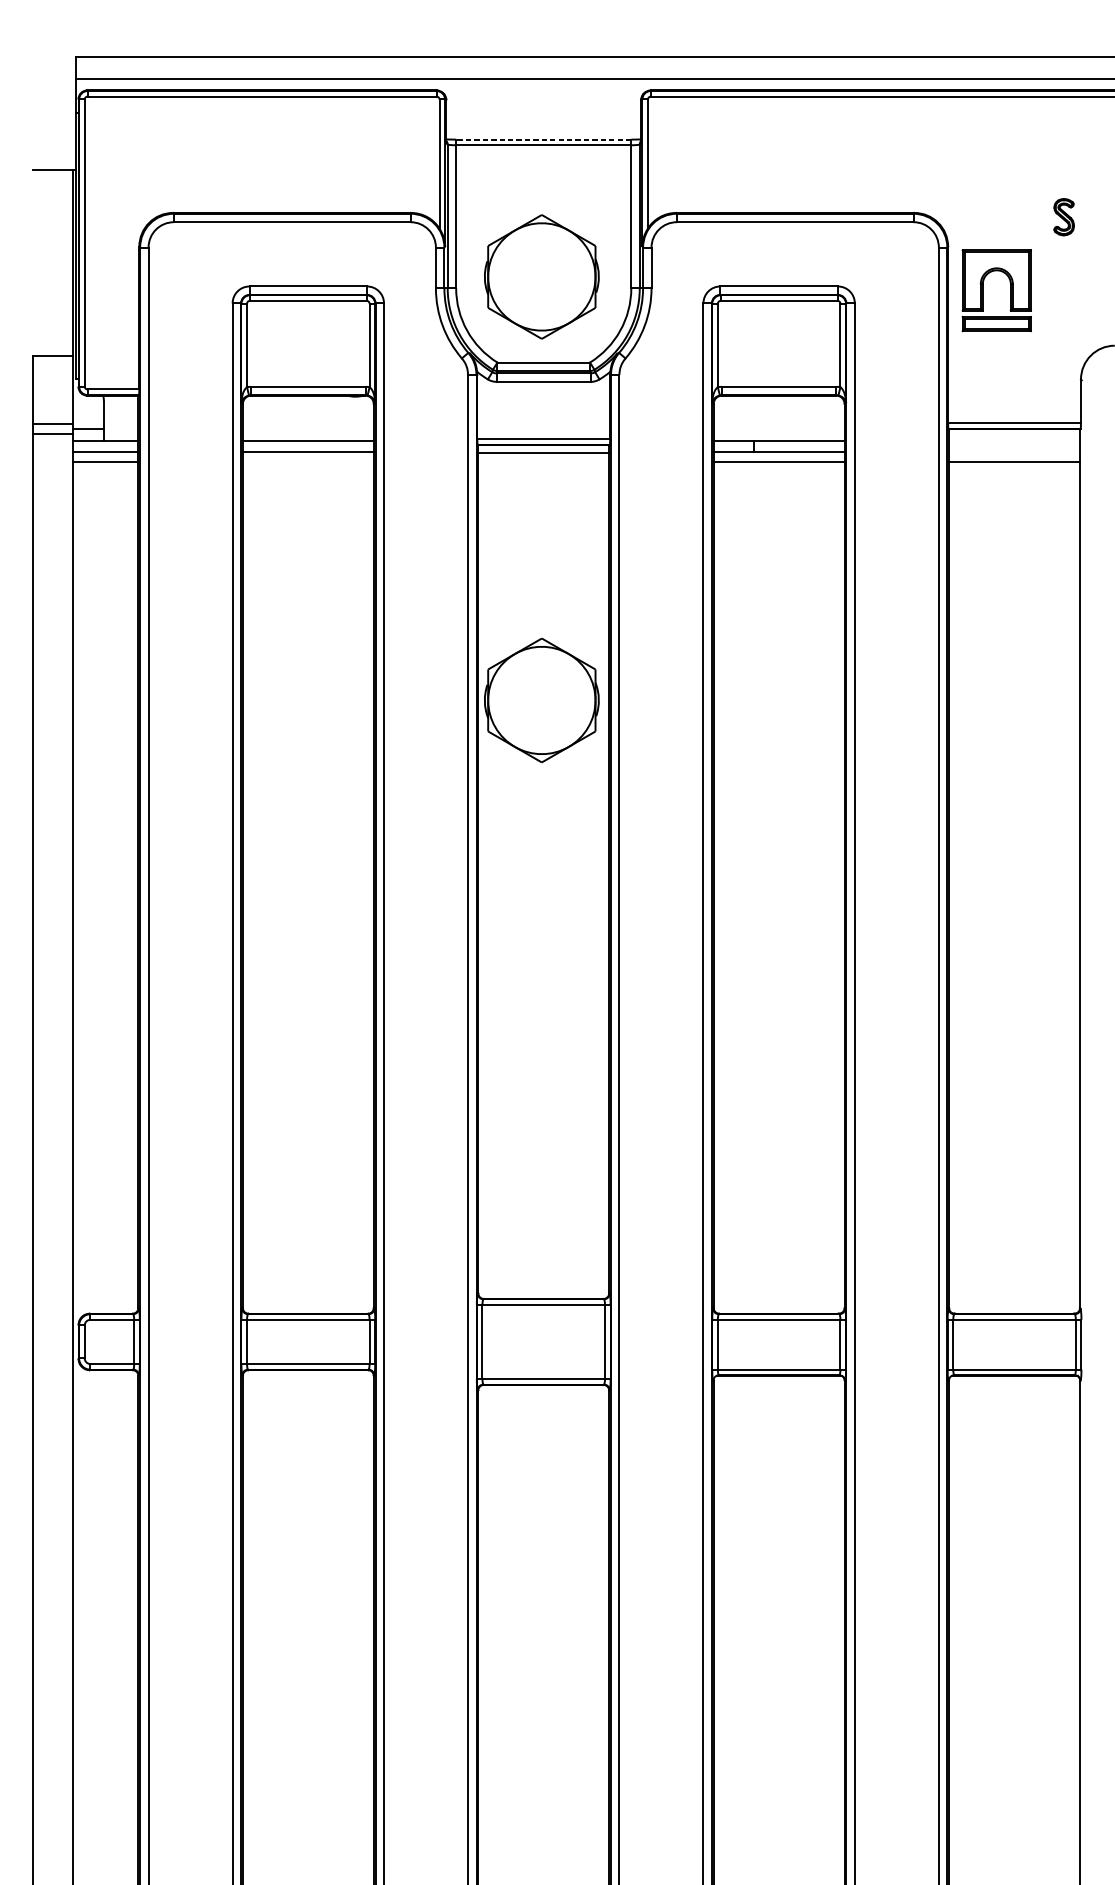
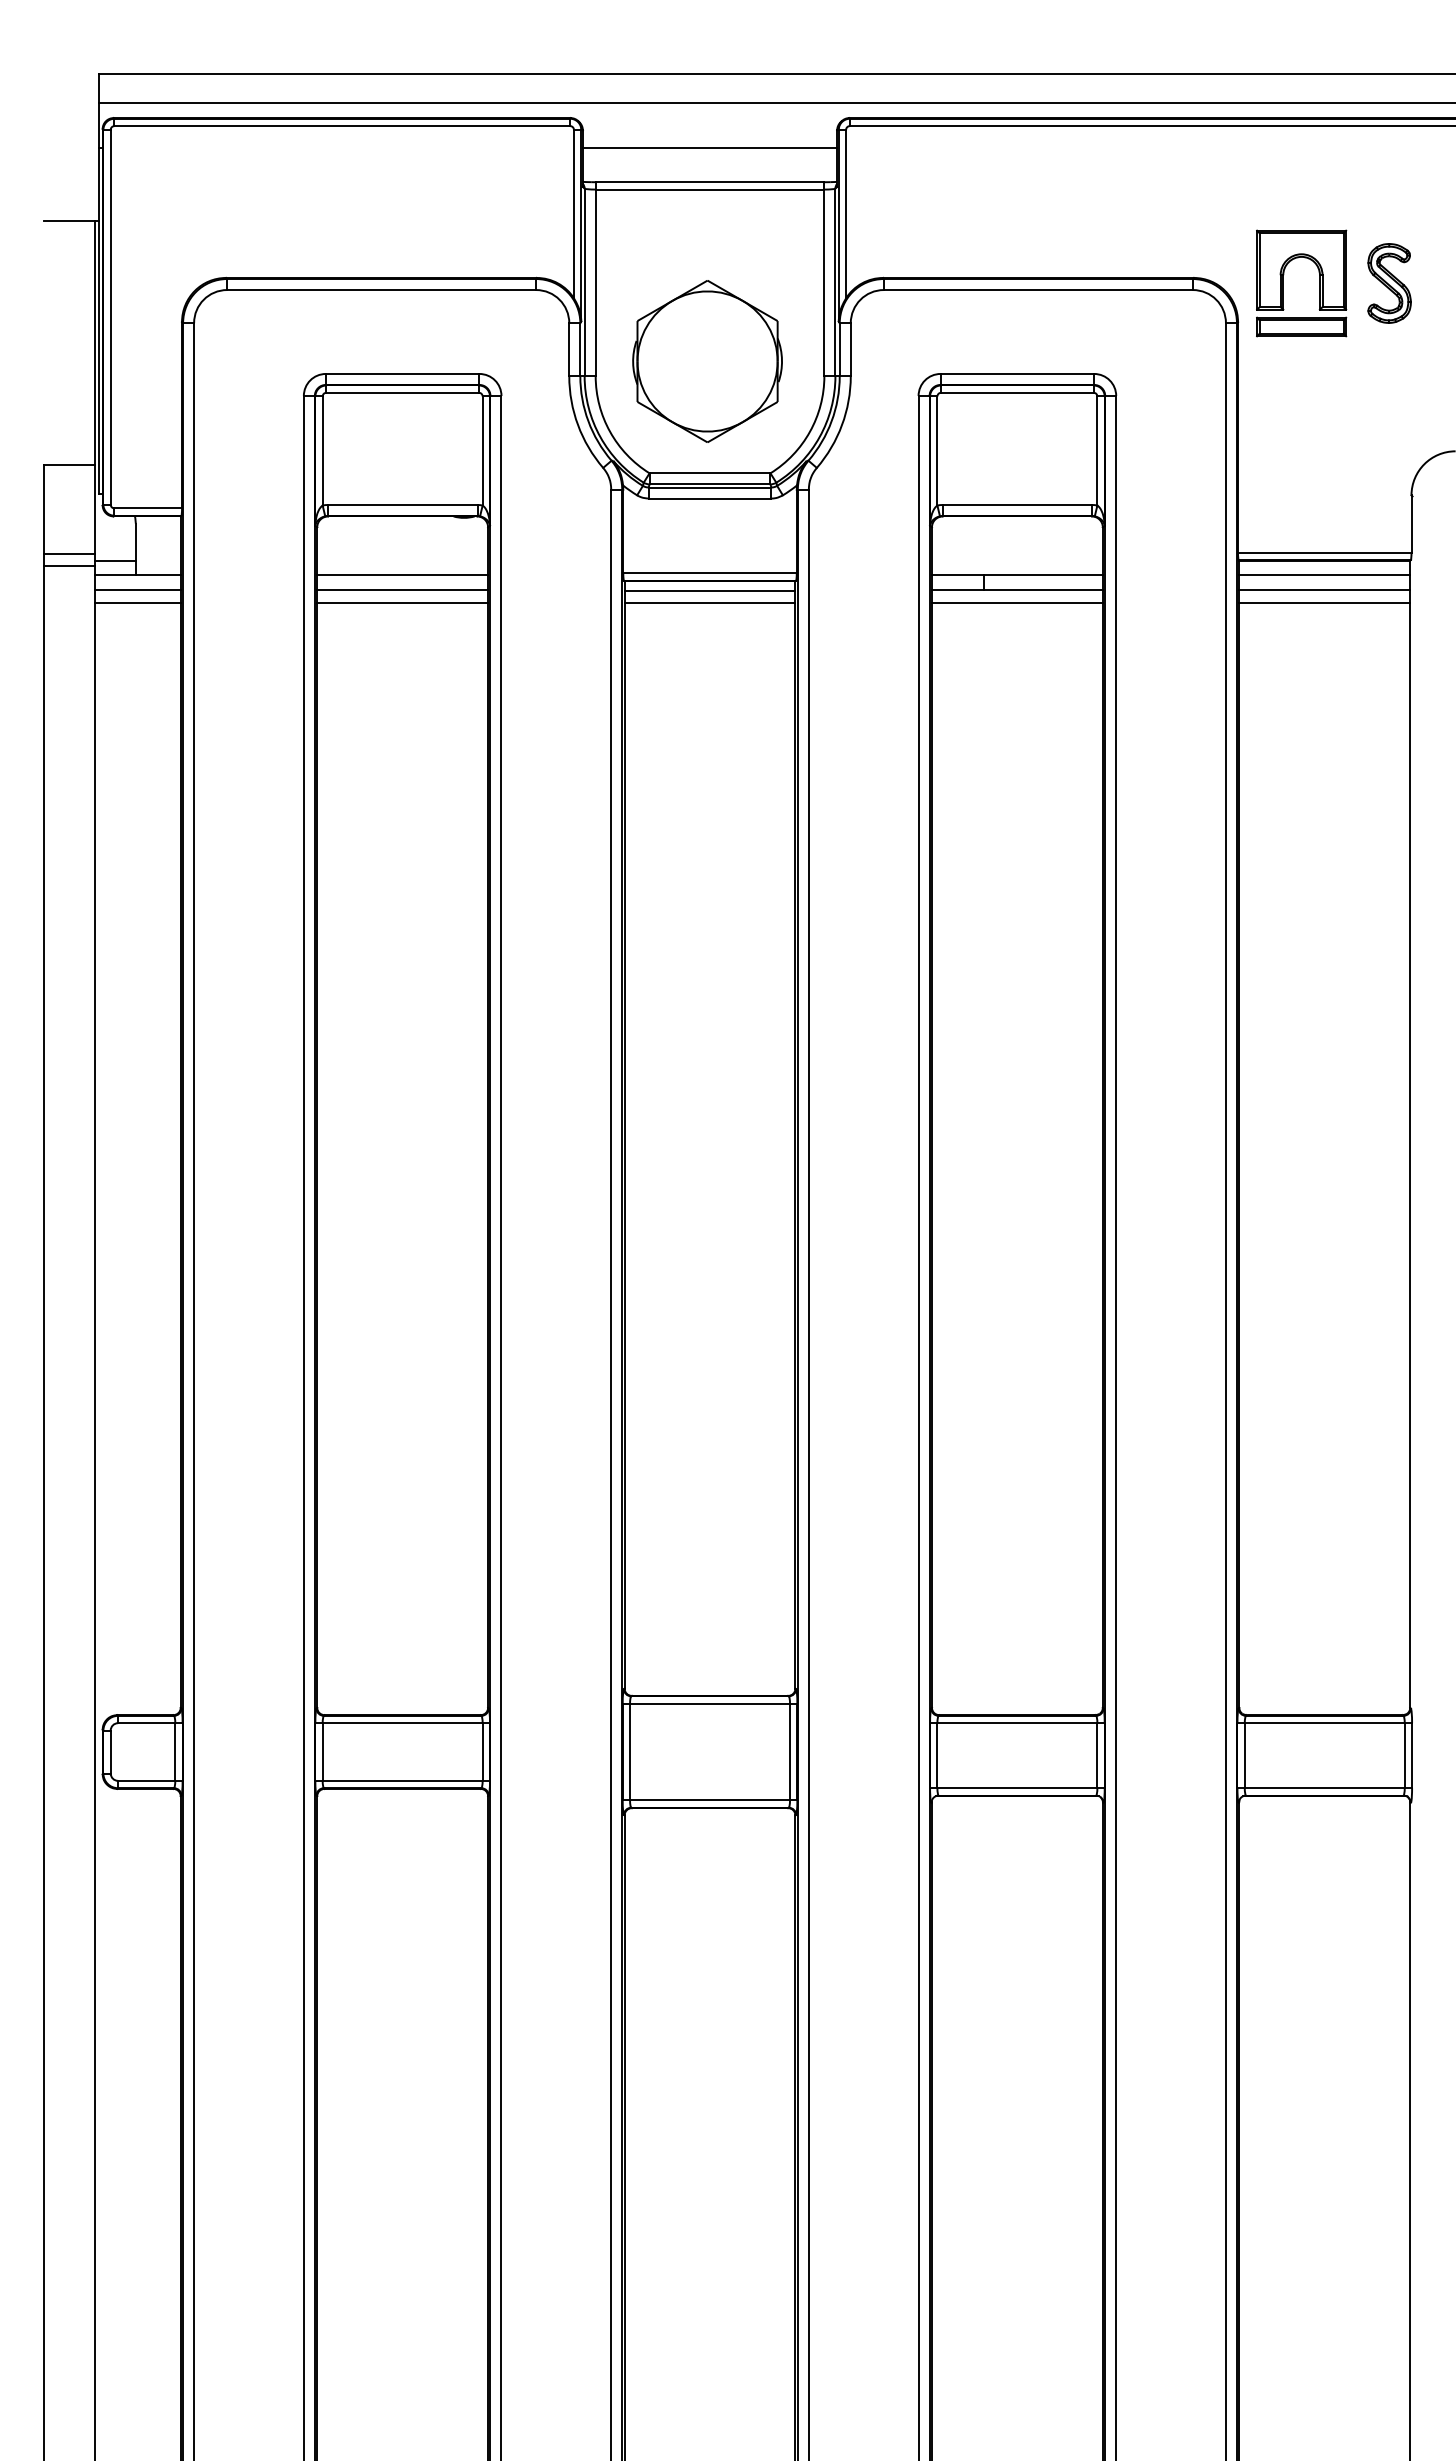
line: (543, 113) -> (709, 147), added
line: (543, 139) -> (709, 182), dashed -> solid
part: (1064, 217) -> (1389, 283), size x1.67
part: (982, 290) -> (1283, 283), moved
line: (1014, 440) -> (1324, 575), added
line: (1014, 452) -> (1324, 590), added
line: (308, 462) -> (402, 603), added
line: (543, 462) -> (709, 603), added
part: (541, 700) -> (707, 914), removed

